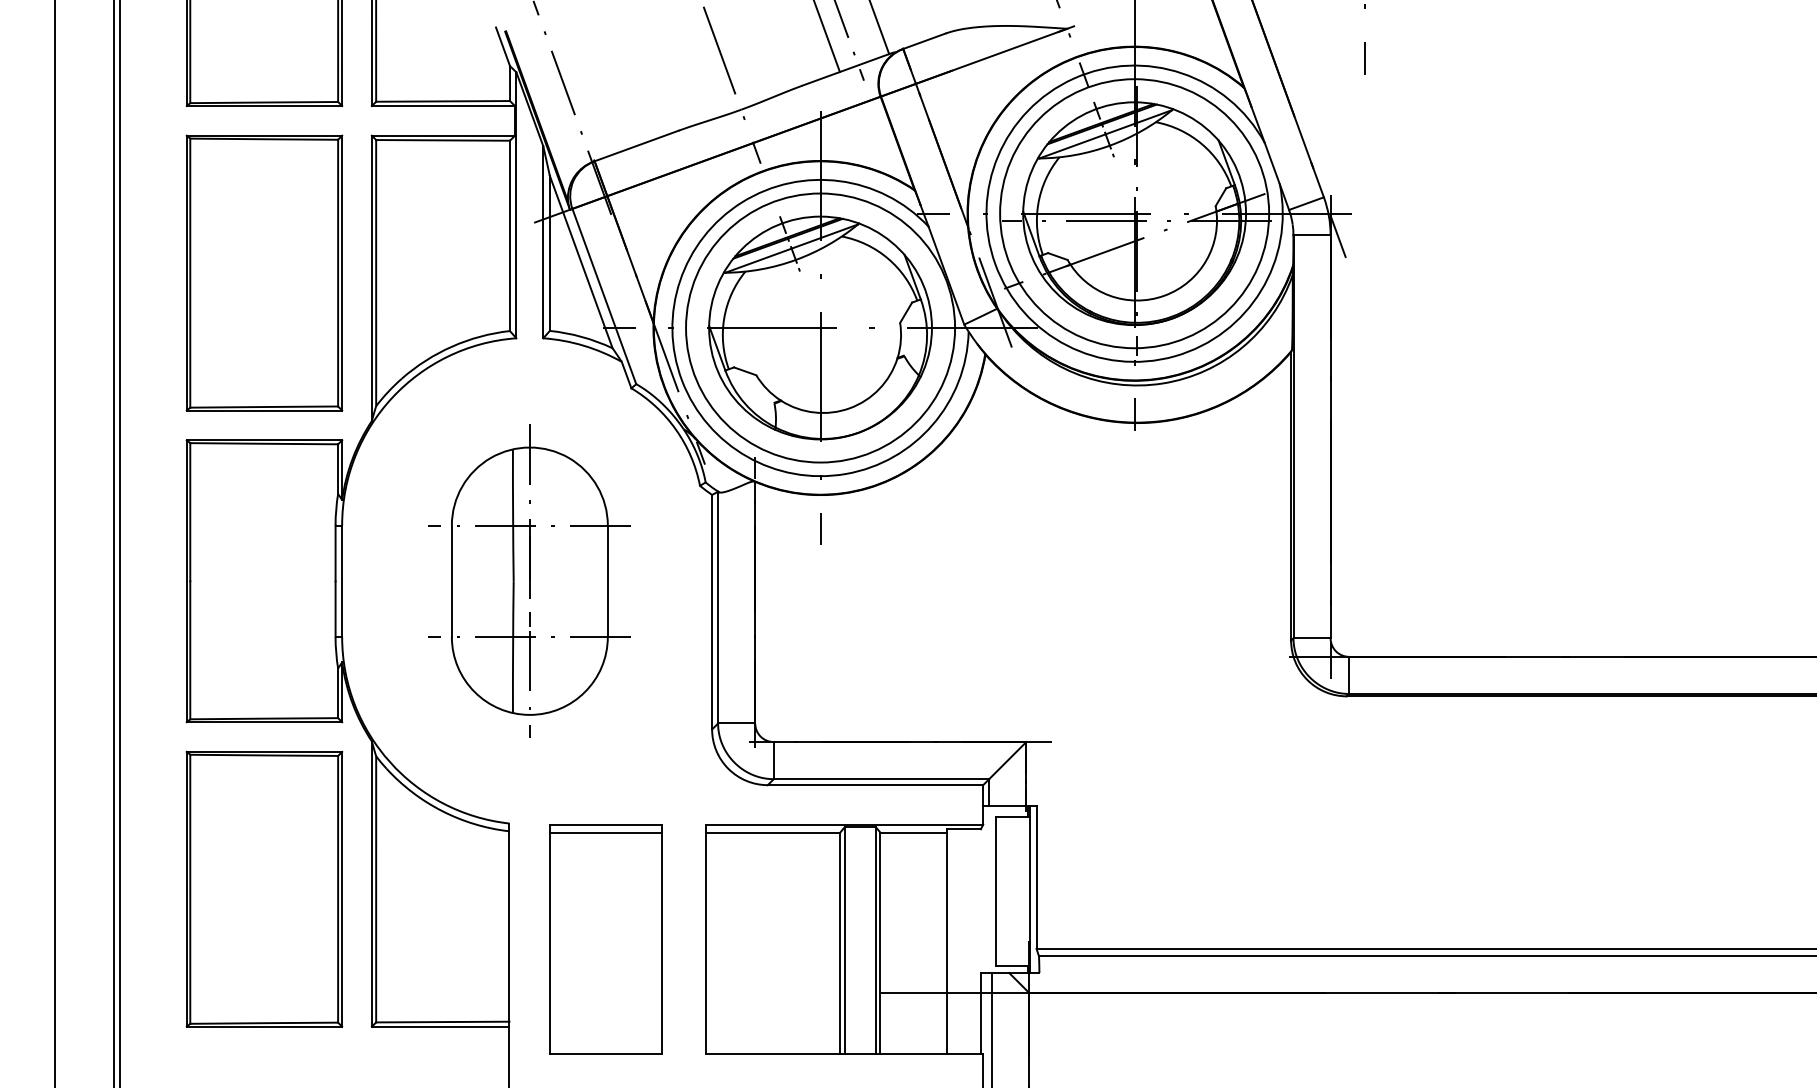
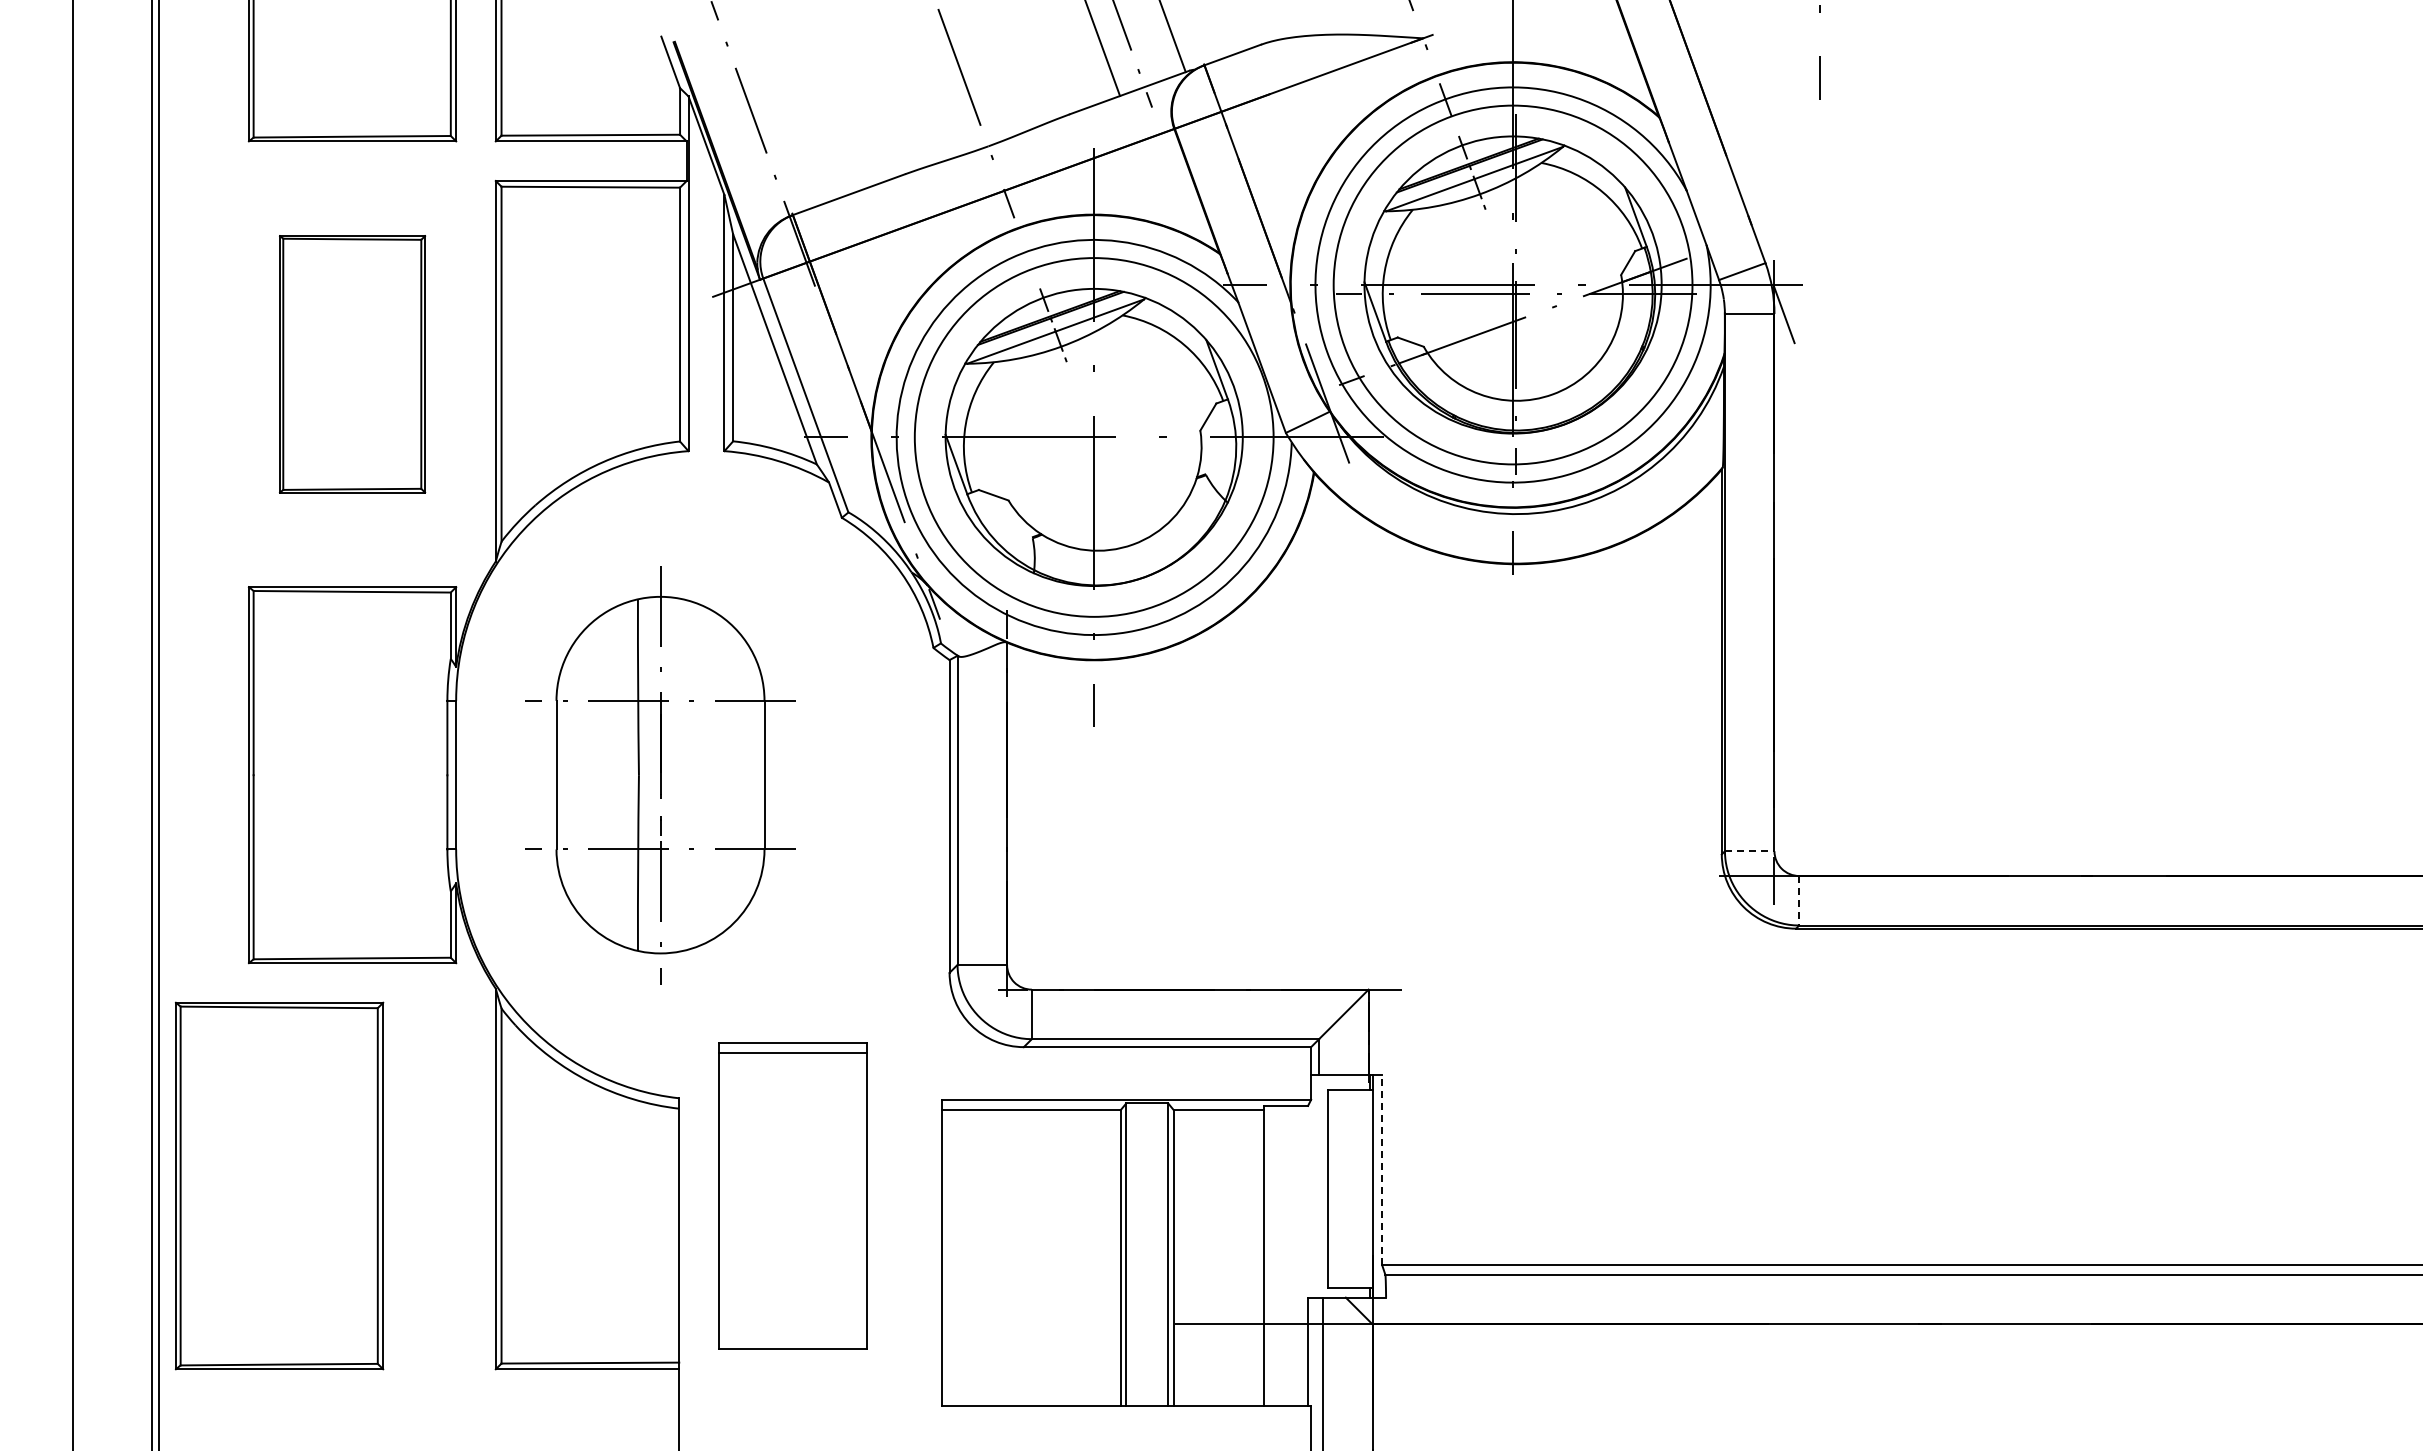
part: (264, 273) -> (352, 364), size x0.7
part: (529, 581) -> (660, 775), moved
line: (1311, 638) -> (1749, 851), solid -> dashed
line: (1349, 675) -> (1799, 900), solid -> dashed
line: (1036, 876) -> (1382, 1169), solid -> dashed
part: (264, 888) -> (279, 1185), moved
part: (605, 939) -> (792, 1195), moved

